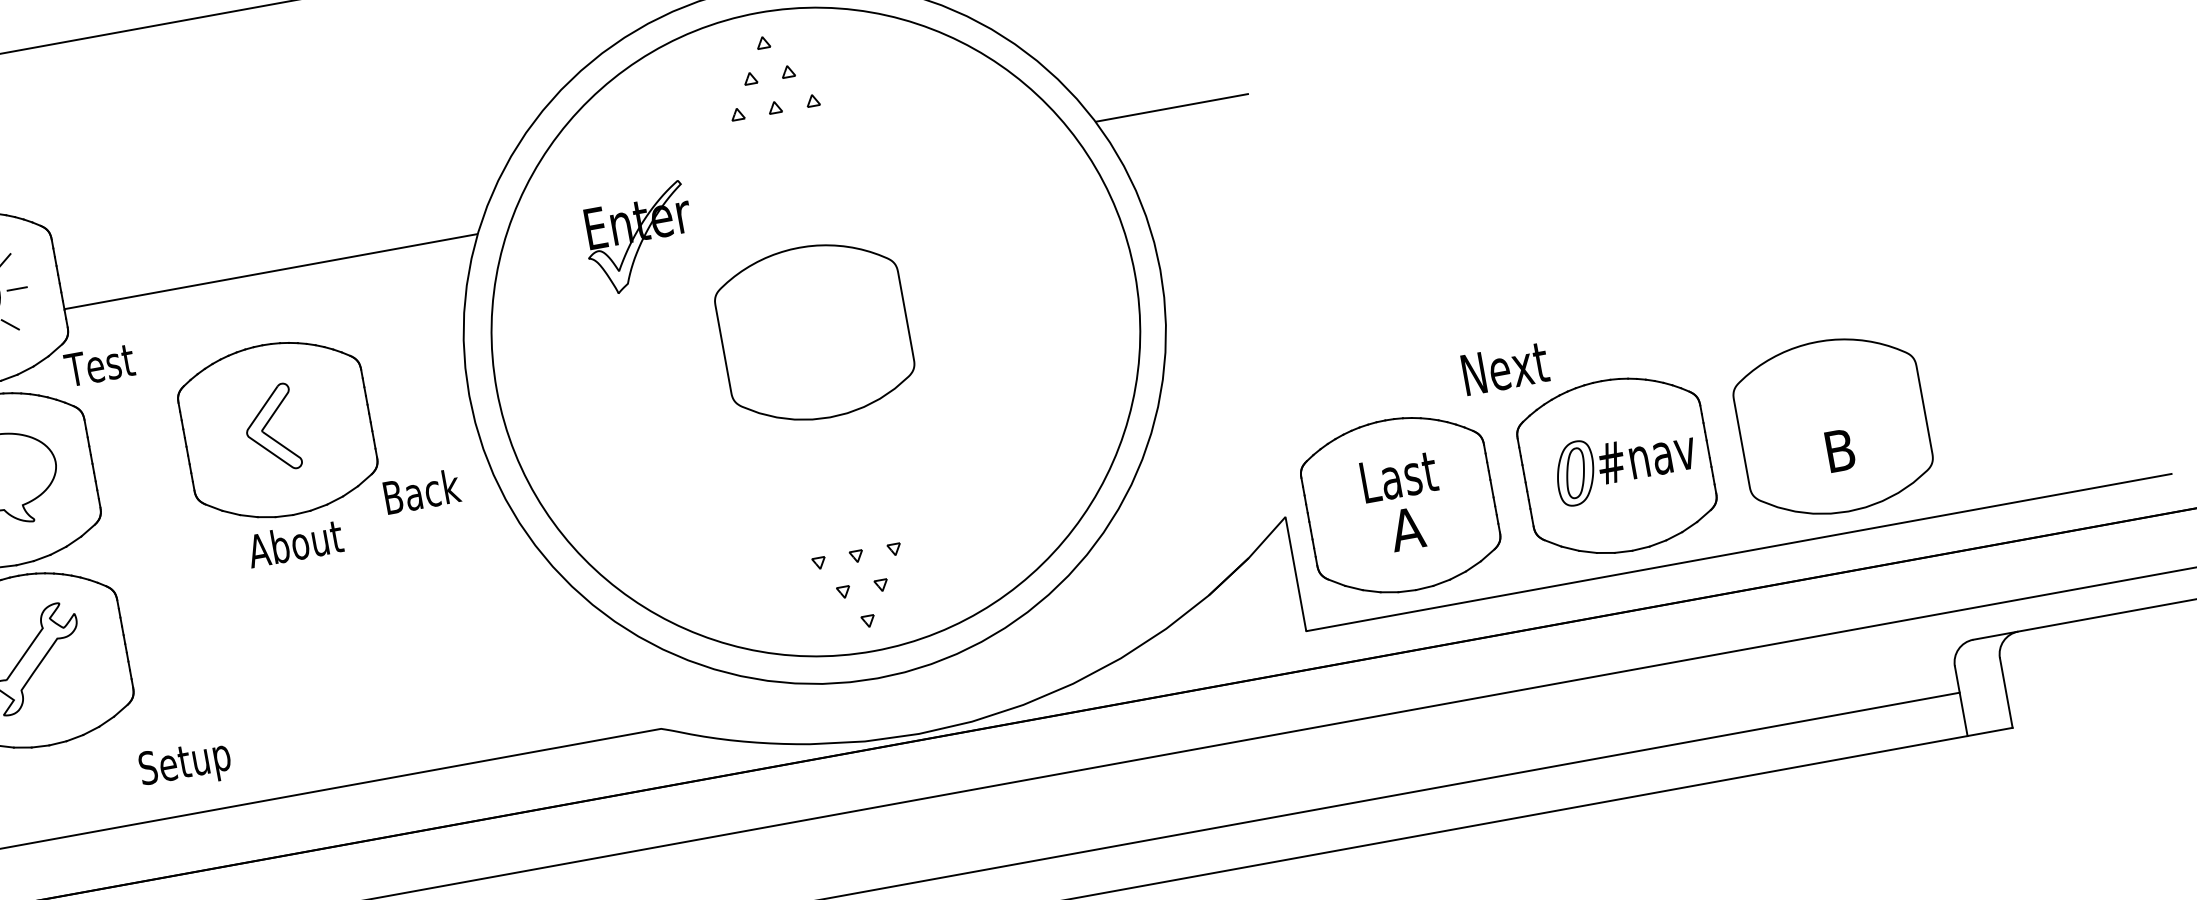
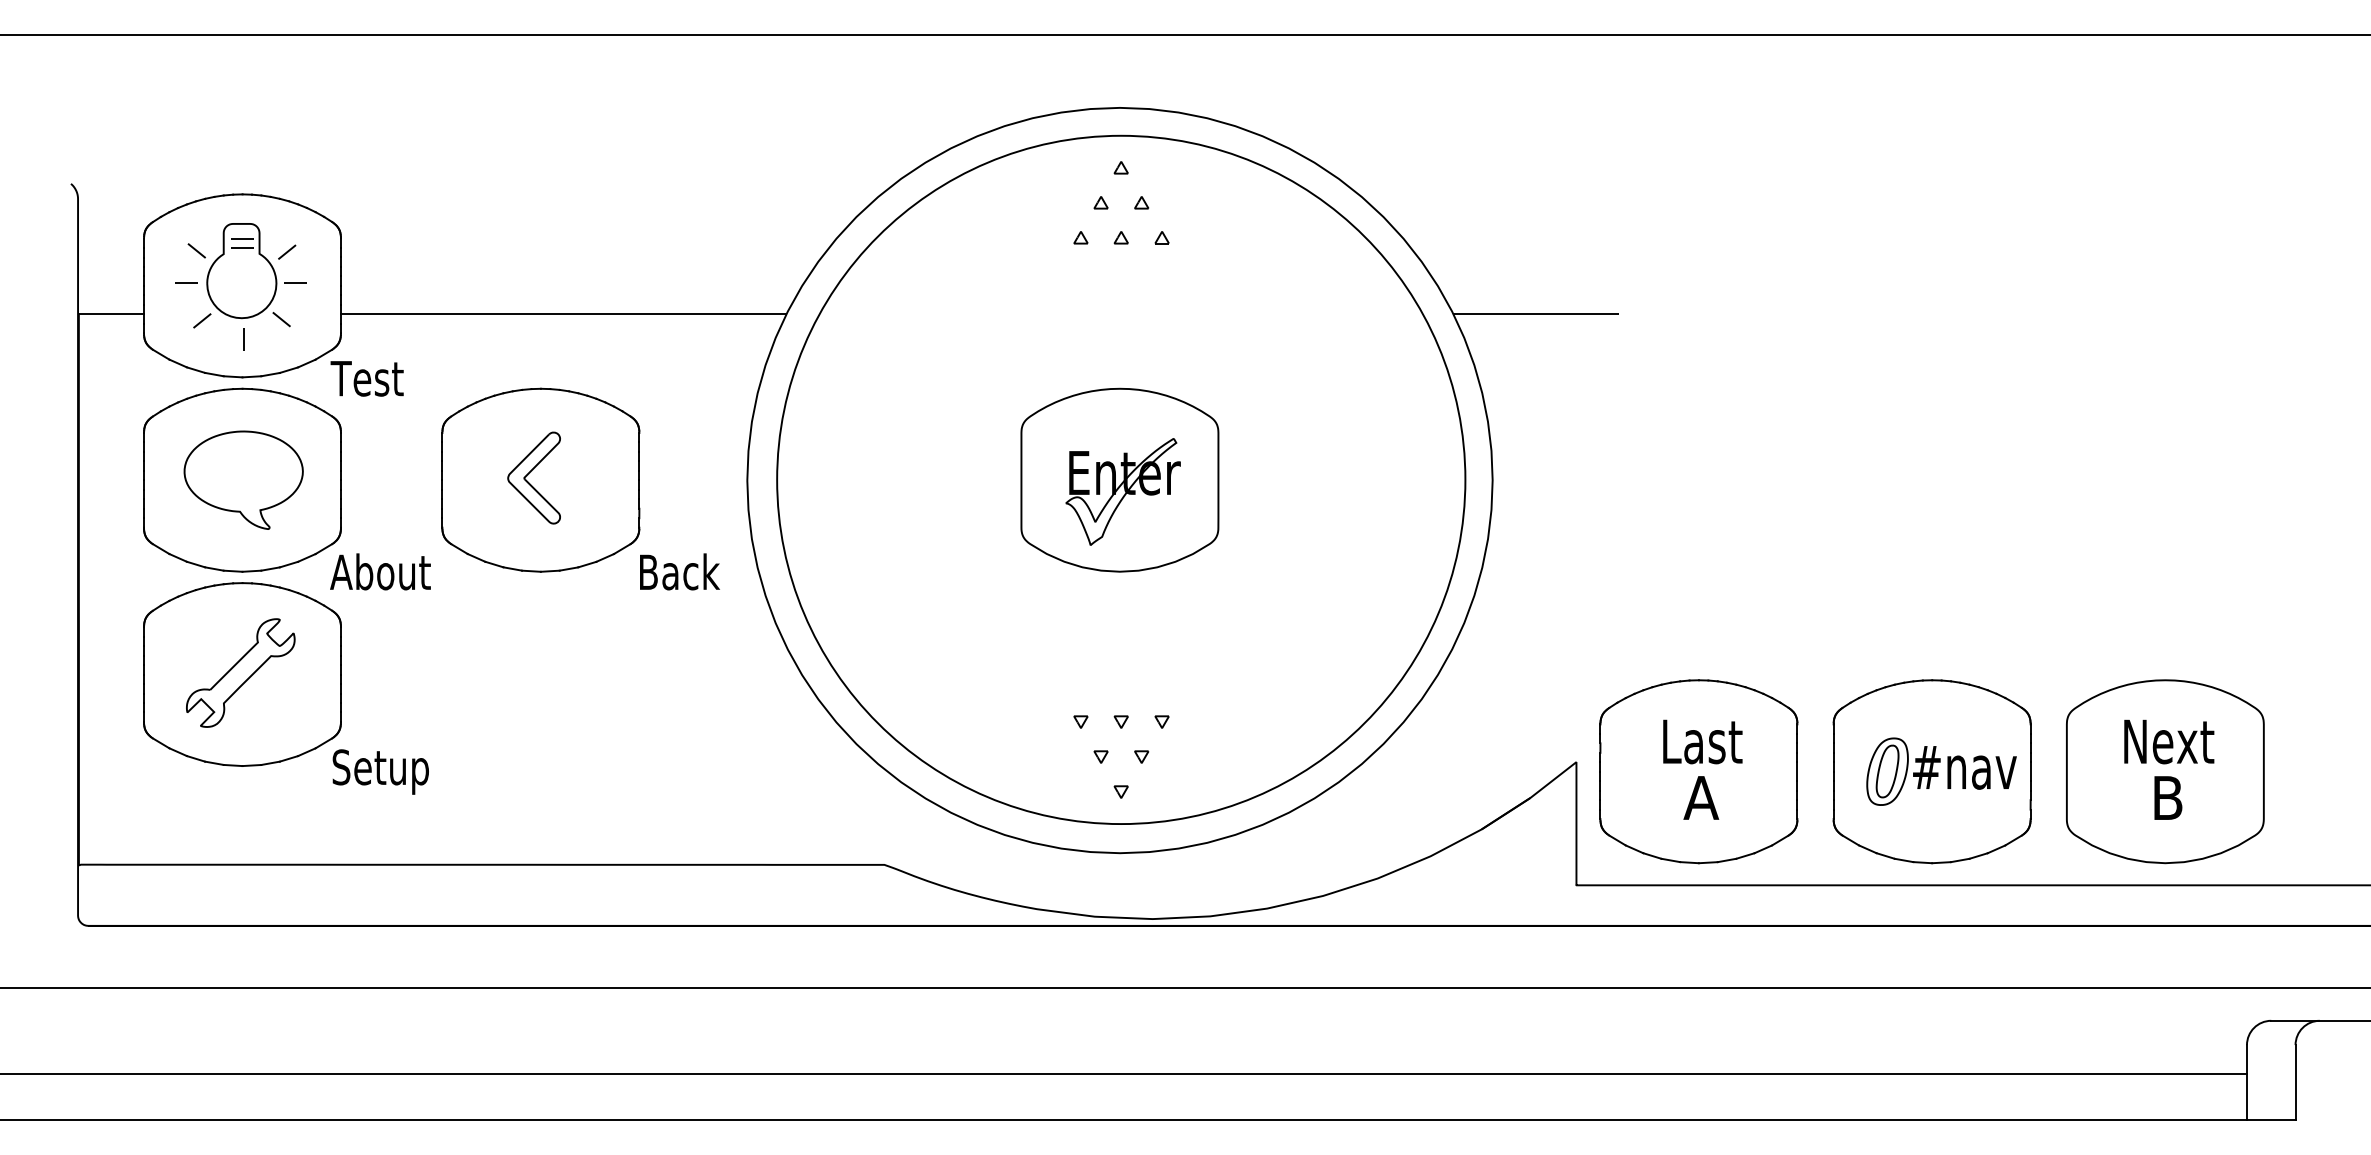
part: (639, 238) -> (1122, 491), moved
text: (1505, 368) -> (2169, 741), moved
text: (295, 543) -> (380, 571), moved
text: (185, 765) -> (380, 771), moved

